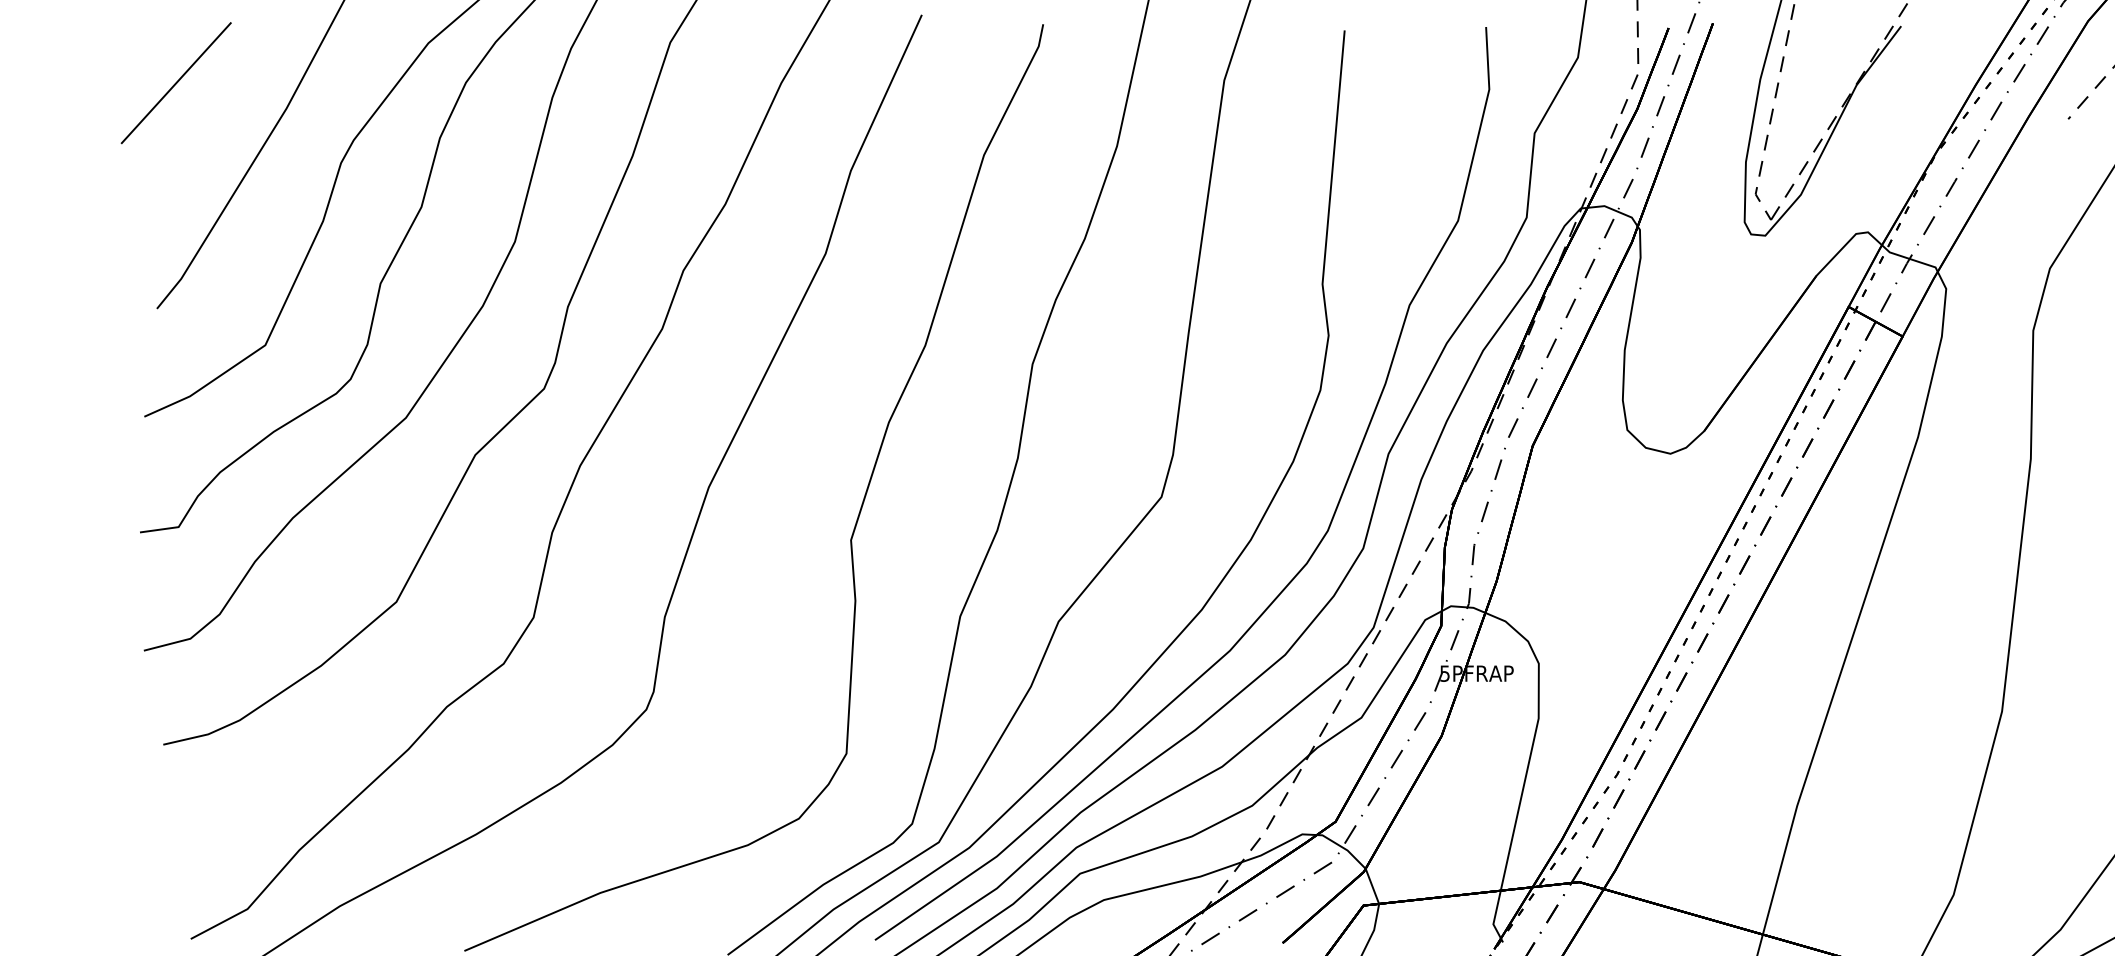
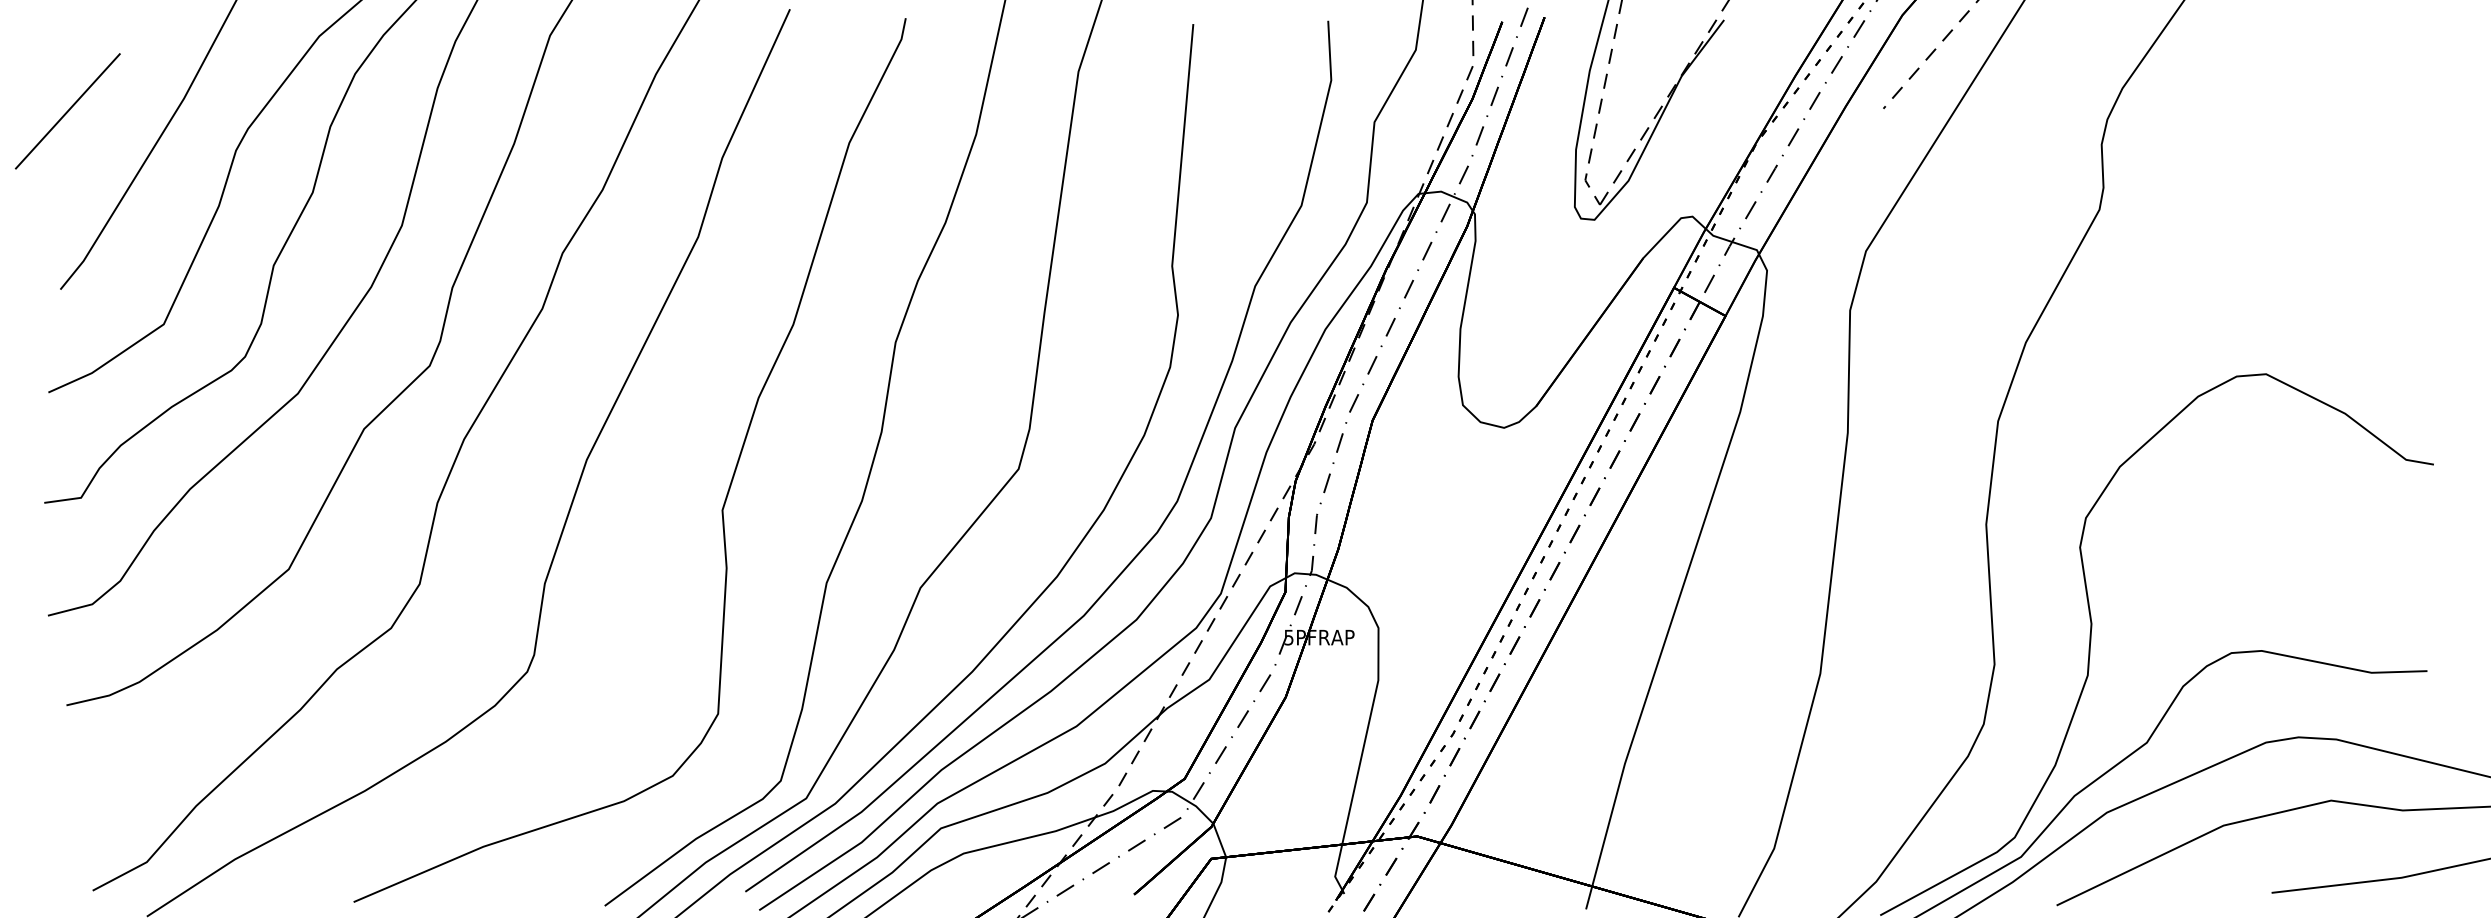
line: (175, 83) -> (67, 111), moved

